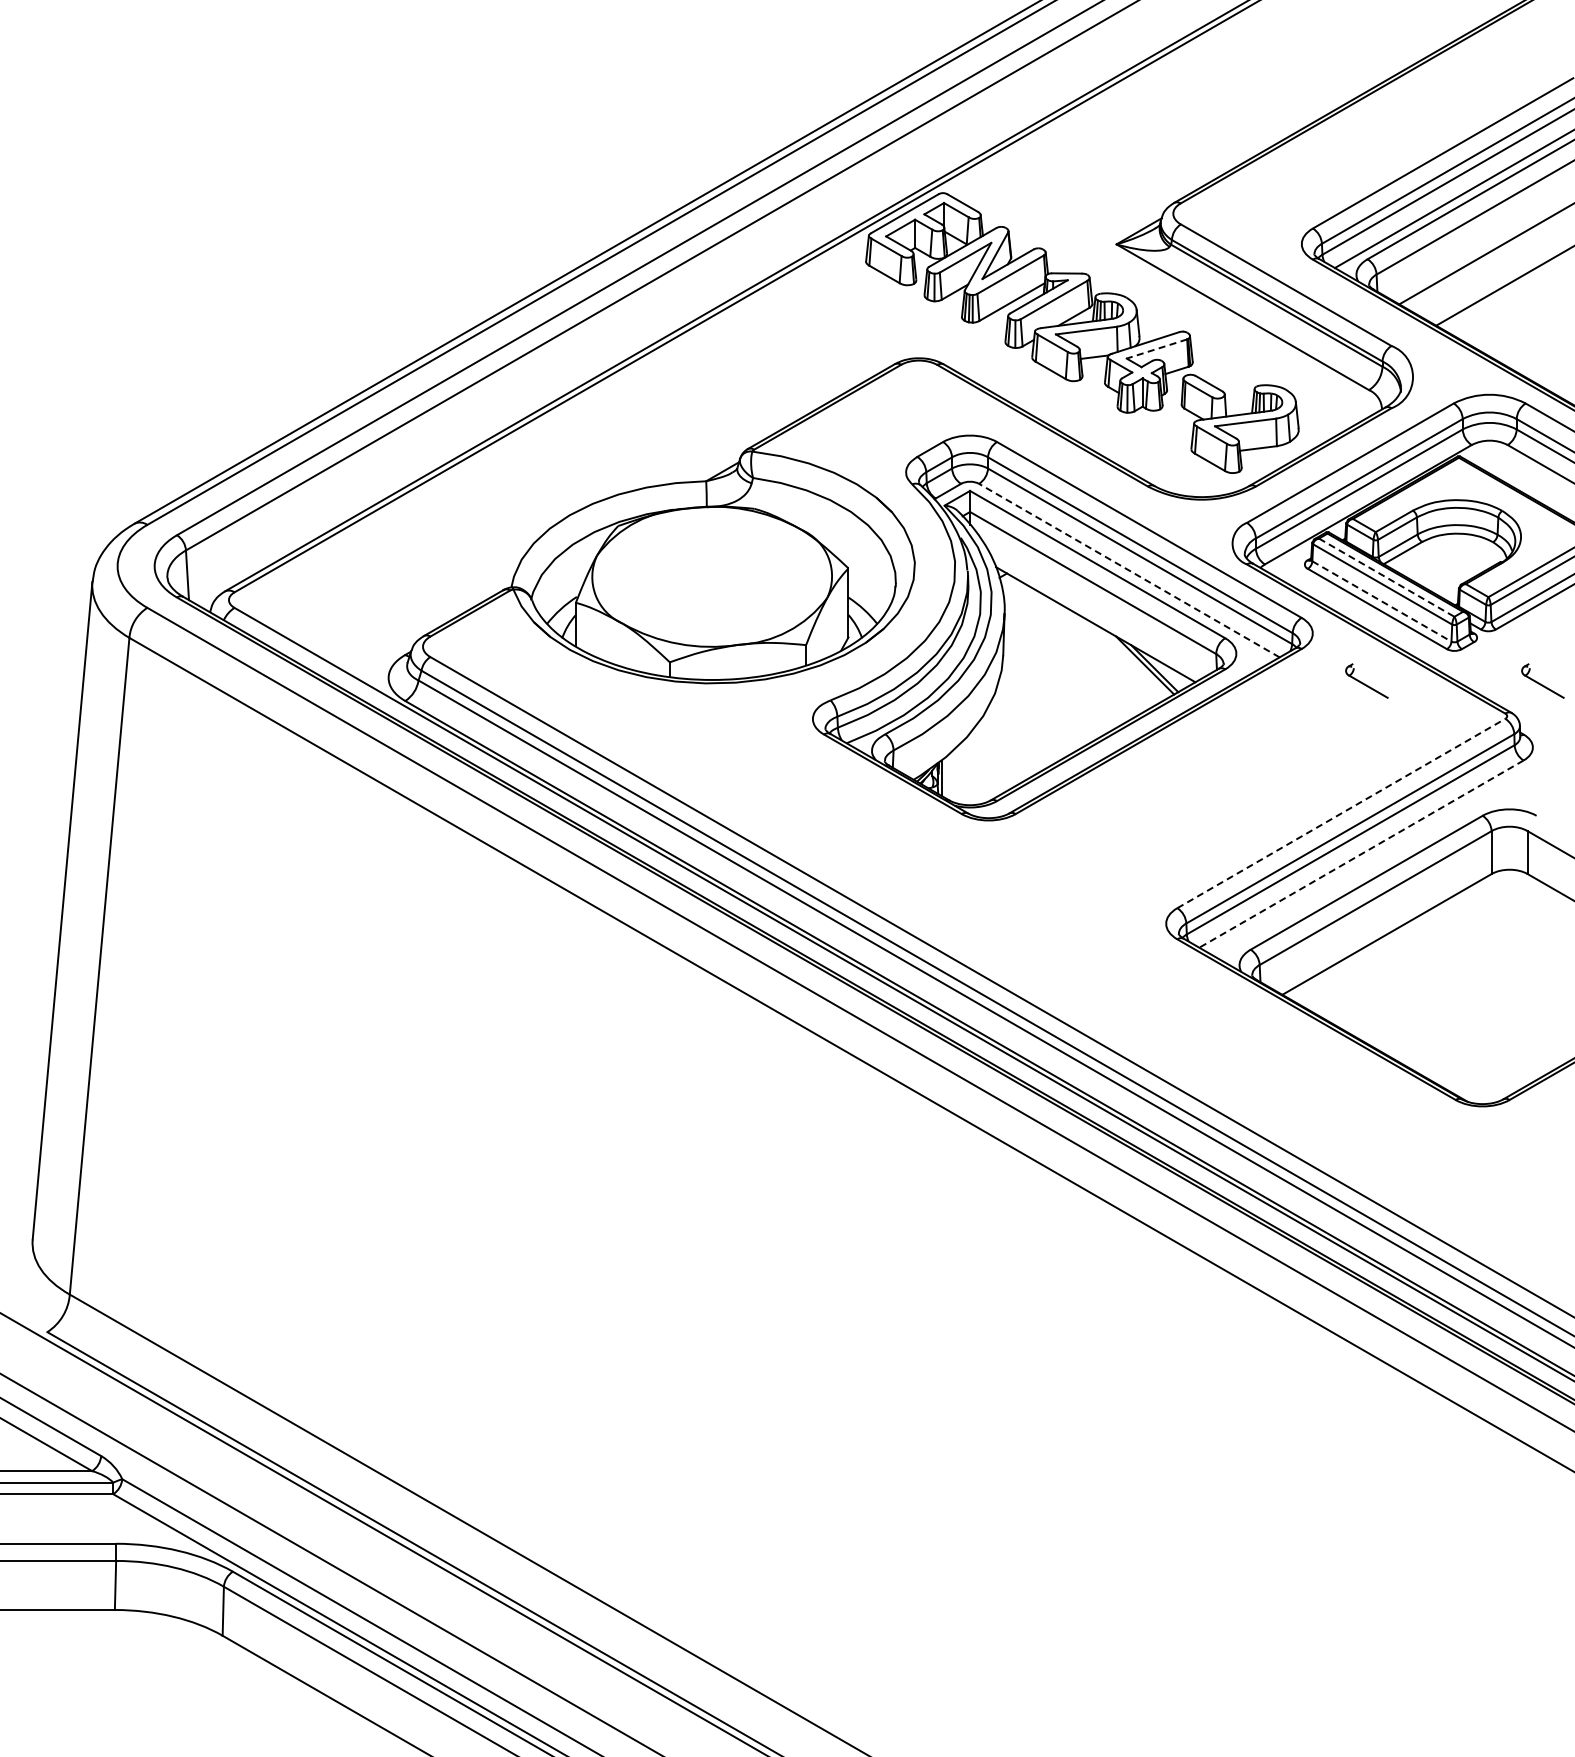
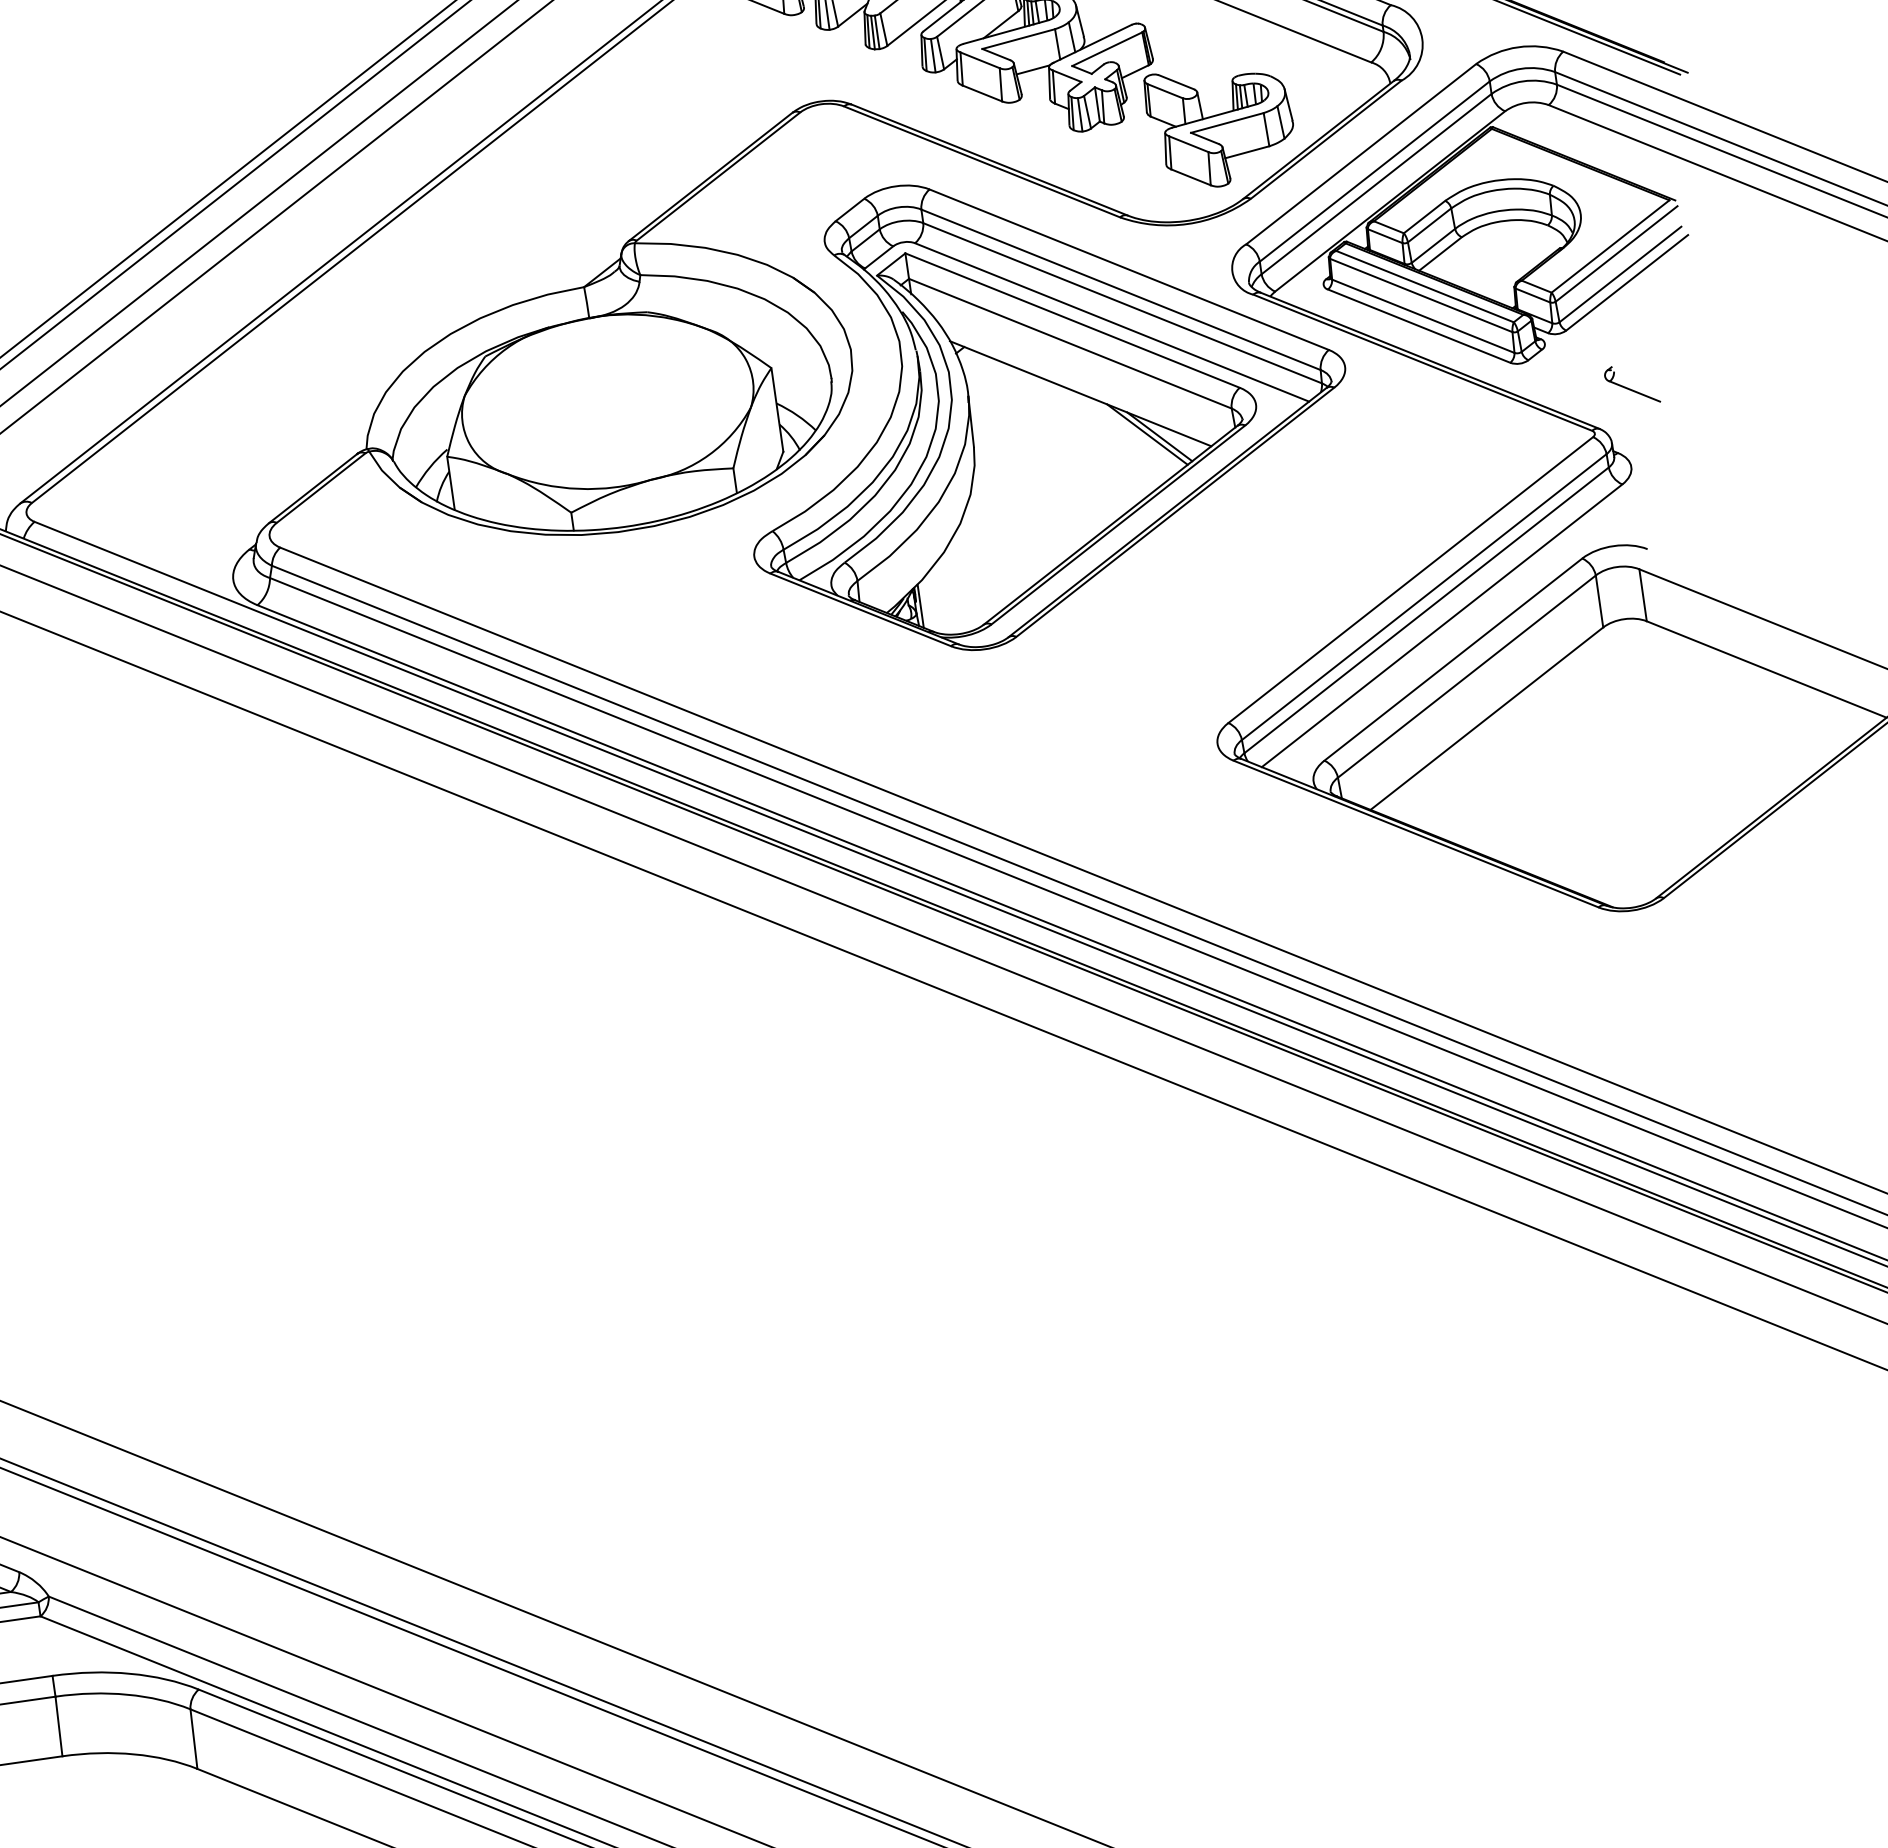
line: (1156, 349) -> (1106, 49), dashed -> solid
line: (1129, 570) -> (1112, 322), dashed -> solid
line: (1387, 577) -> (1425, 286), dashed -> solid
line: (1382, 601) -> (1424, 316), dashed -> solid
part: (1366, 680) -> (1418, 414), removed
line: (1341, 813) -> (1410, 580), dashed -> solid
line: (1361, 854) -> (1442, 626), dashed -> solid

